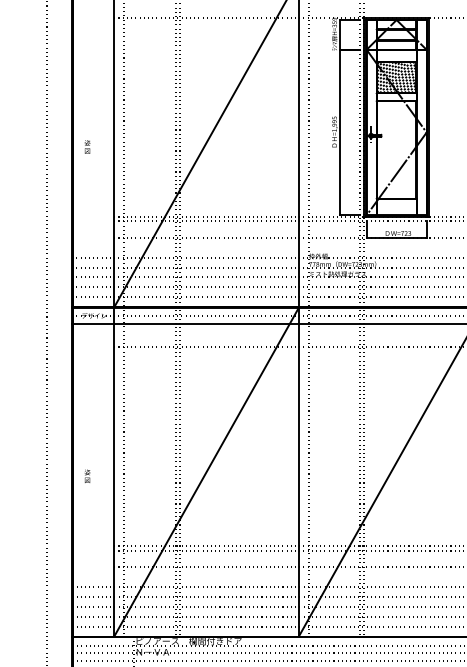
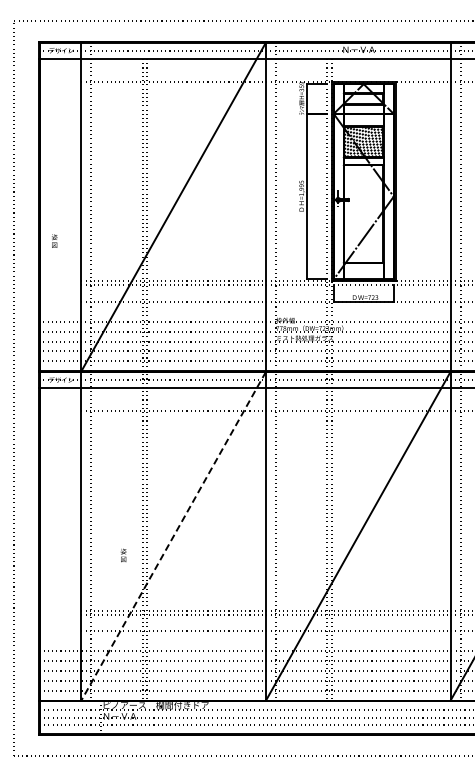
text: (87, 146) -> (54, 240), moved
line: (206, 472) -> (173, 536), solid -> dashed
text: (87, 476) -> (123, 555), moved

